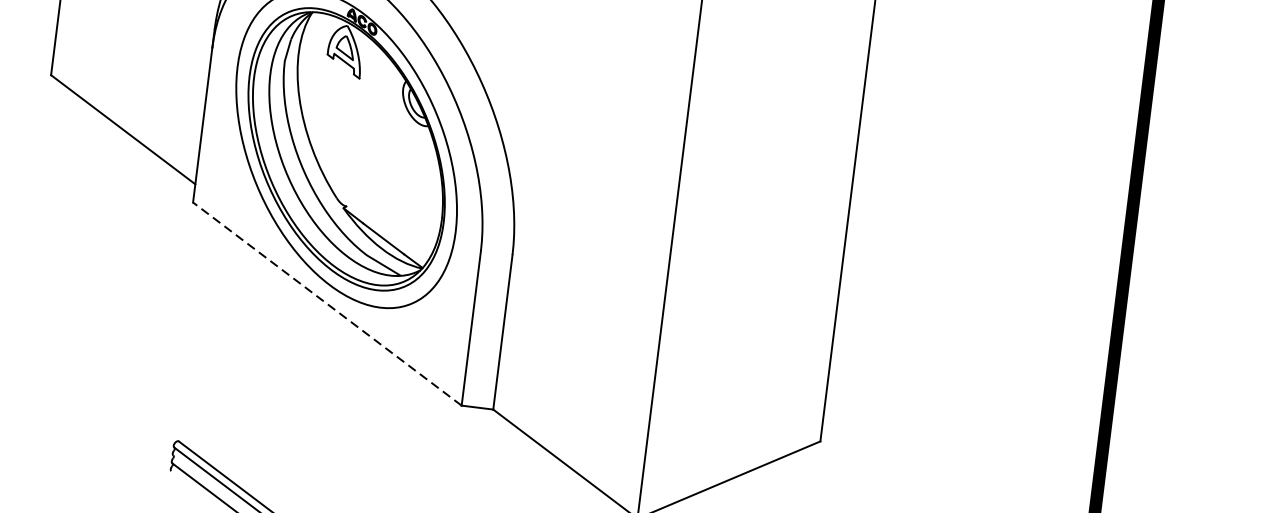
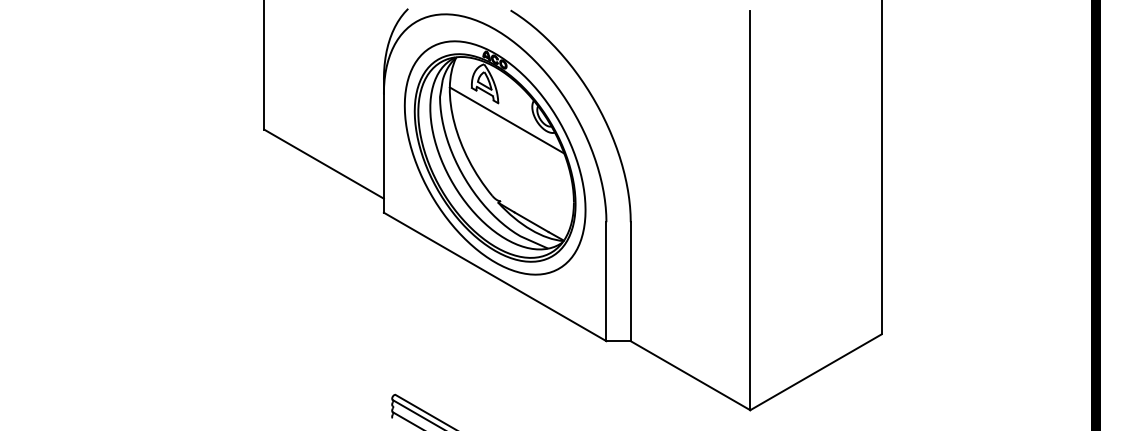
line: (367, 102) -> (506, 120), added
line: (326, 303) -> (494, 276), dashed -> solid

